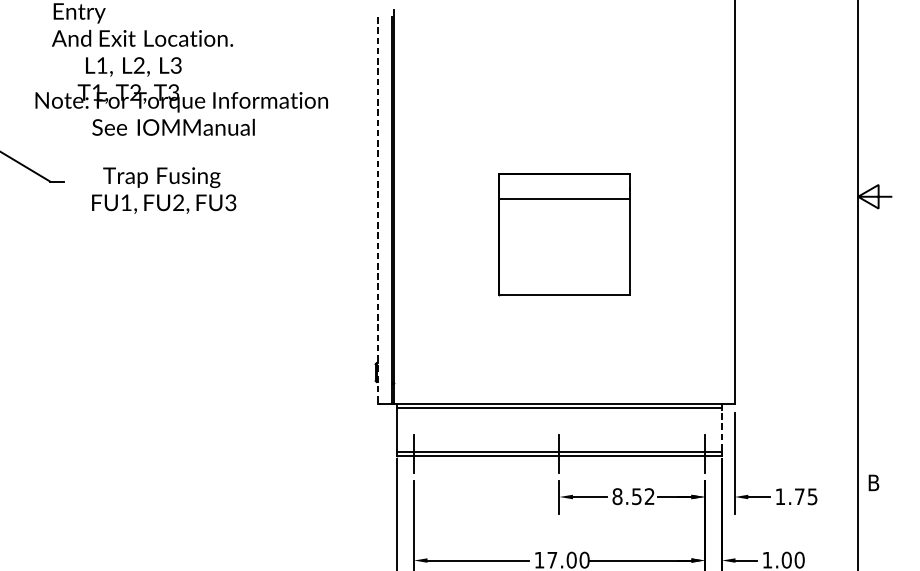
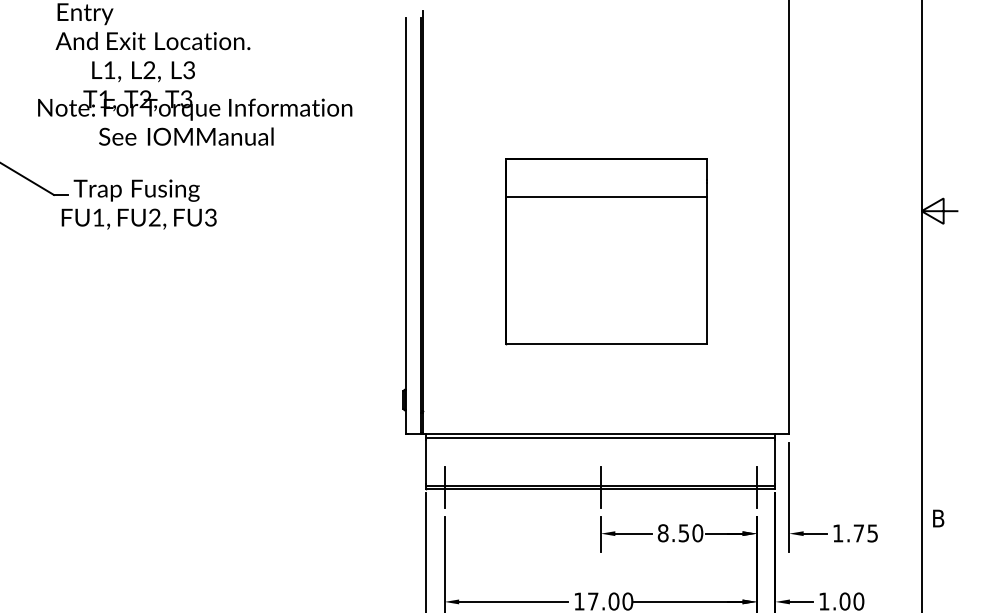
text: (163, 190) -> (138, 204), moved
line: (377, 211) -> (405, 226), dashed -> solid
part: (564, 234) -> (606, 251), size x1.43
line: (722, 429) -> (775, 461), dashed -> solid
text: (649, 496) -> (697, 533), 8.52 -> 8.50

